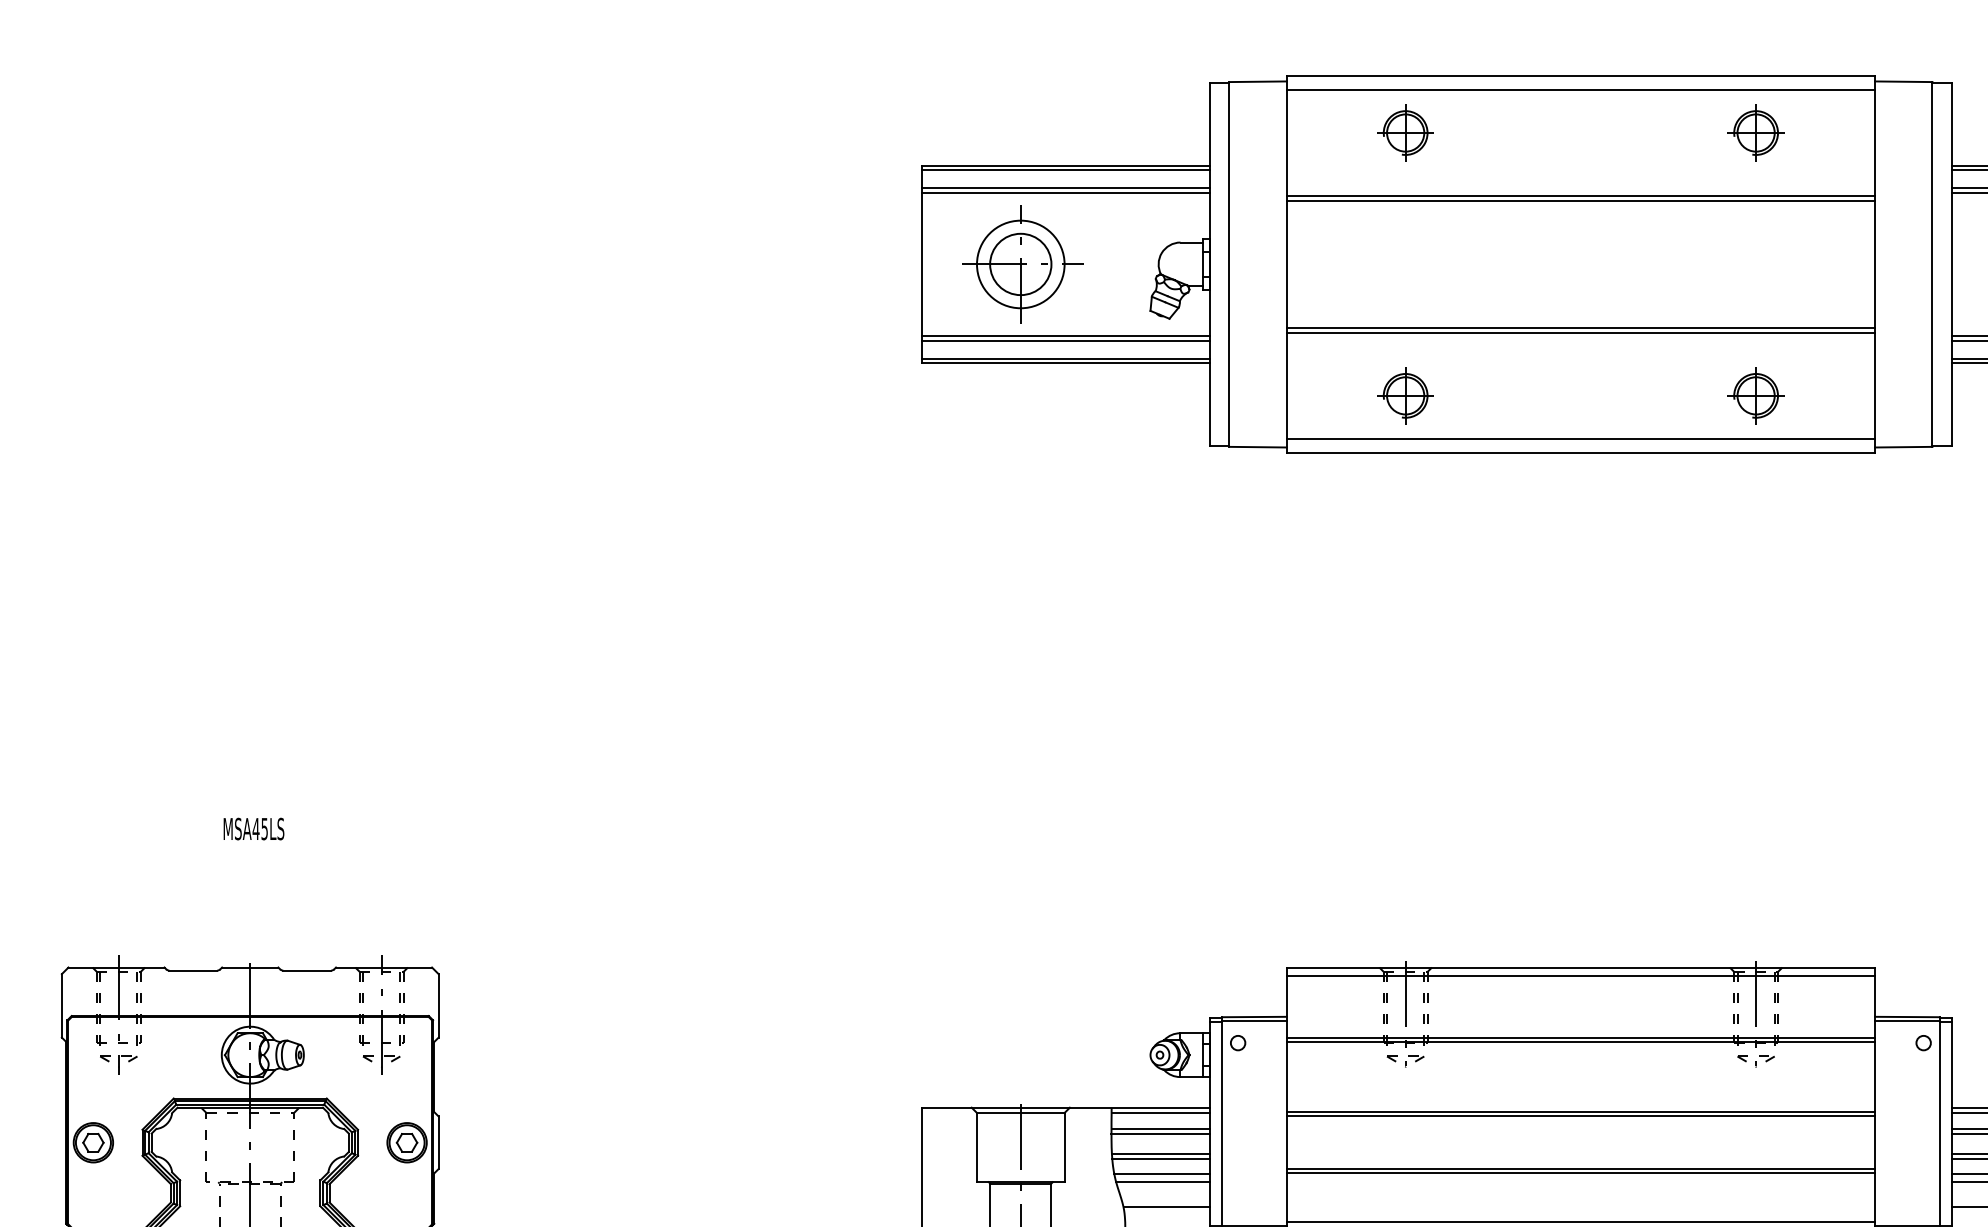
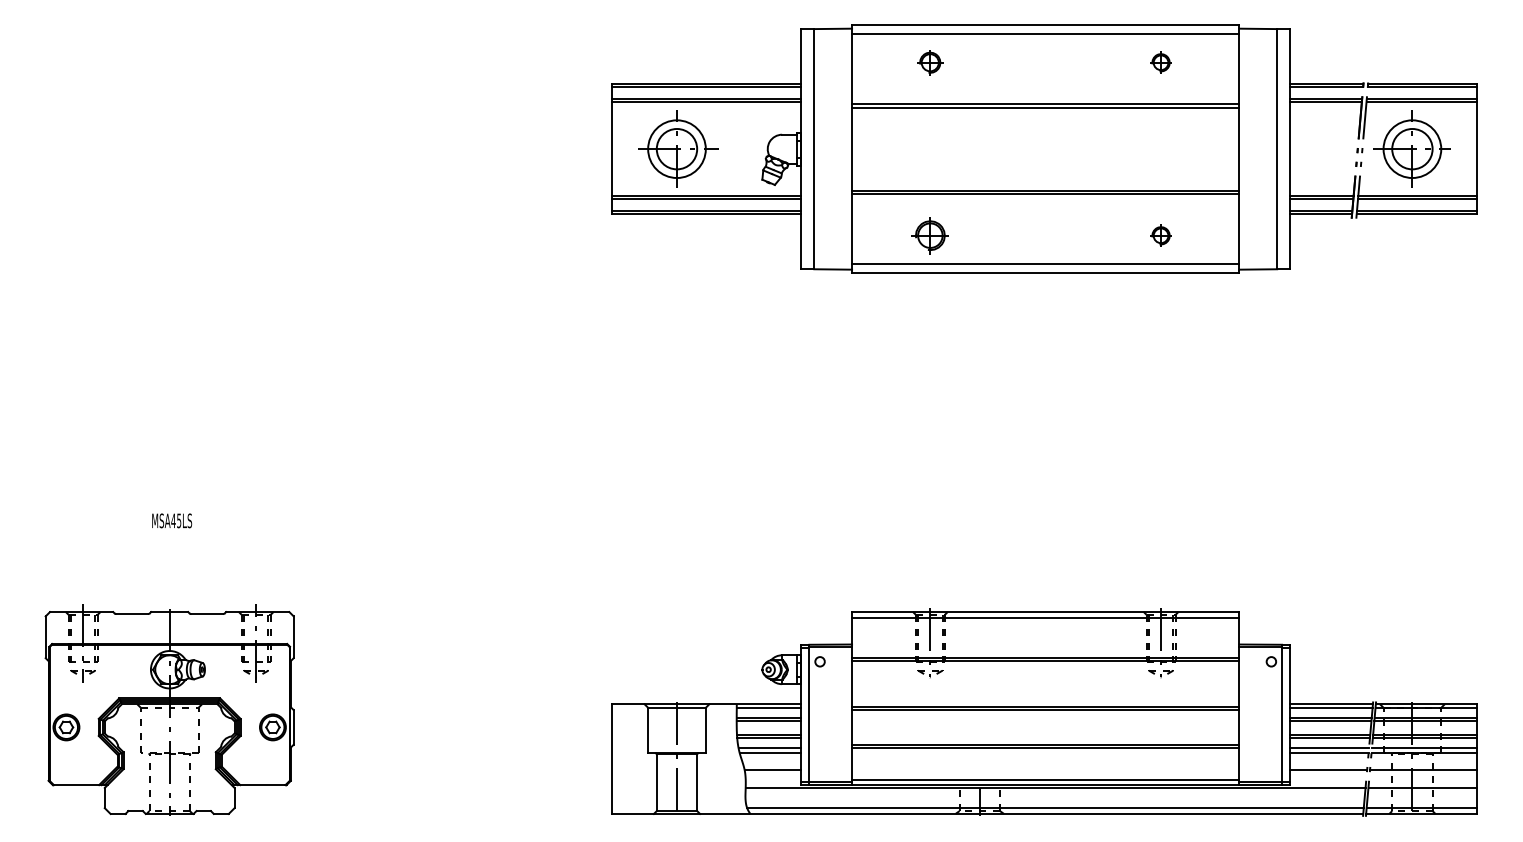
part: (1404, 132) -> (929, 62), size x0.7
part: (1755, 132) -> (1160, 62), size x0.6
part: (1755, 395) -> (1160, 235), size x0.6

